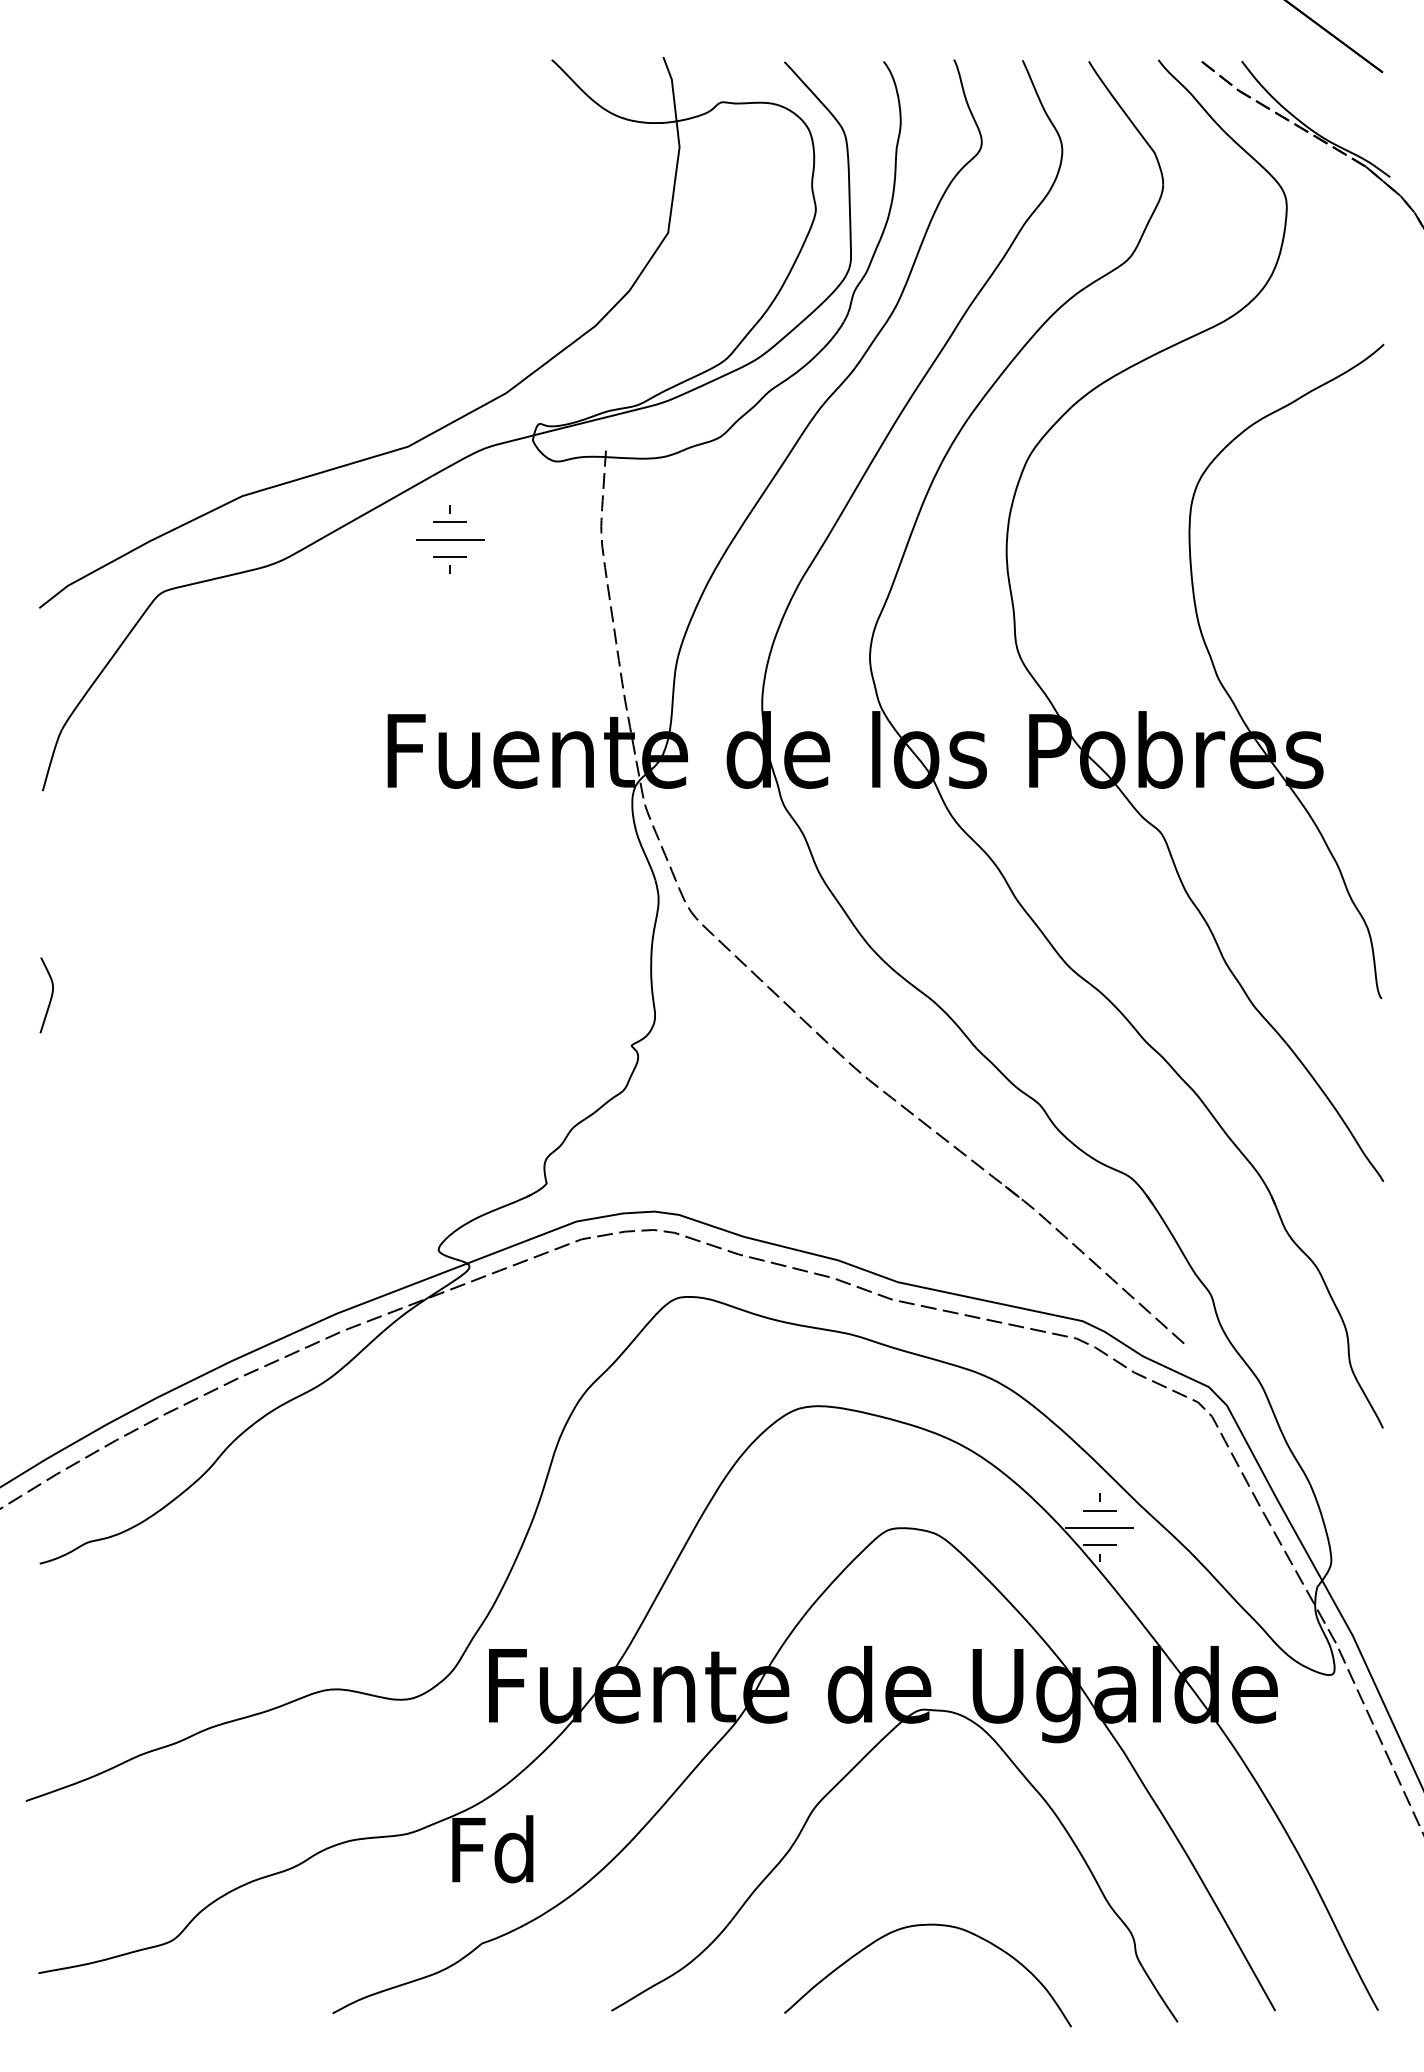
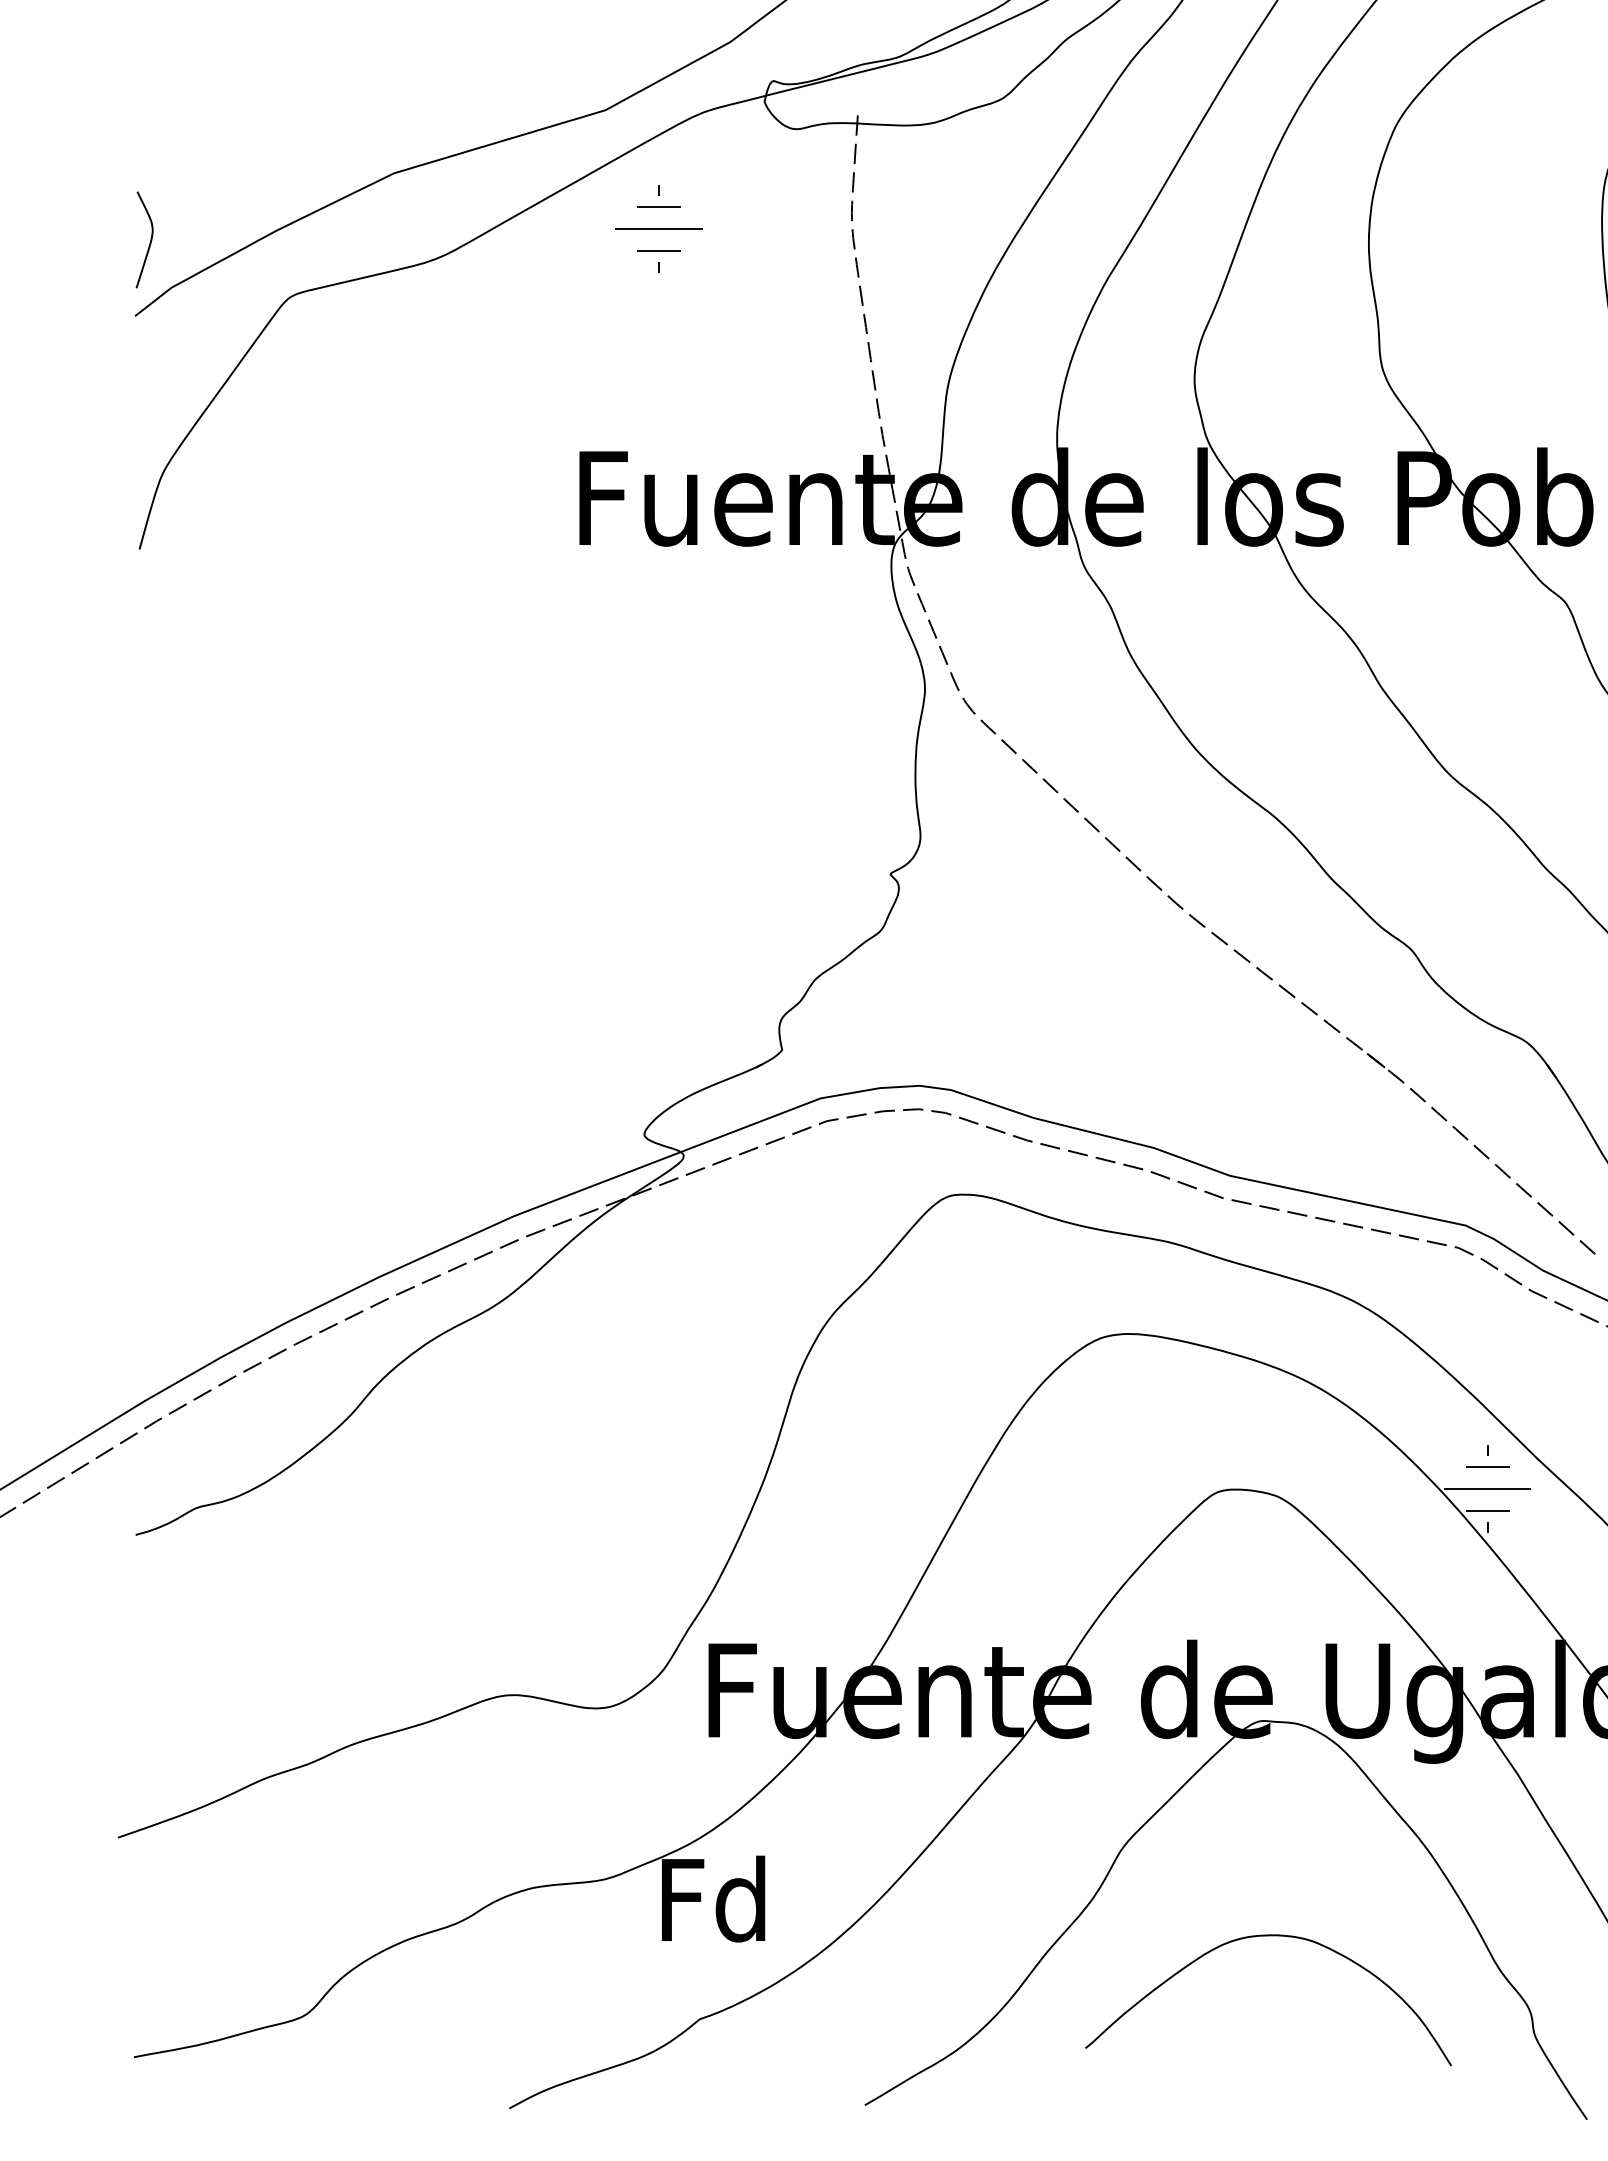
curve: (50, 996) -> (149, 241), moved
curve: (918, 1926) -> (1256, 1937), moved

